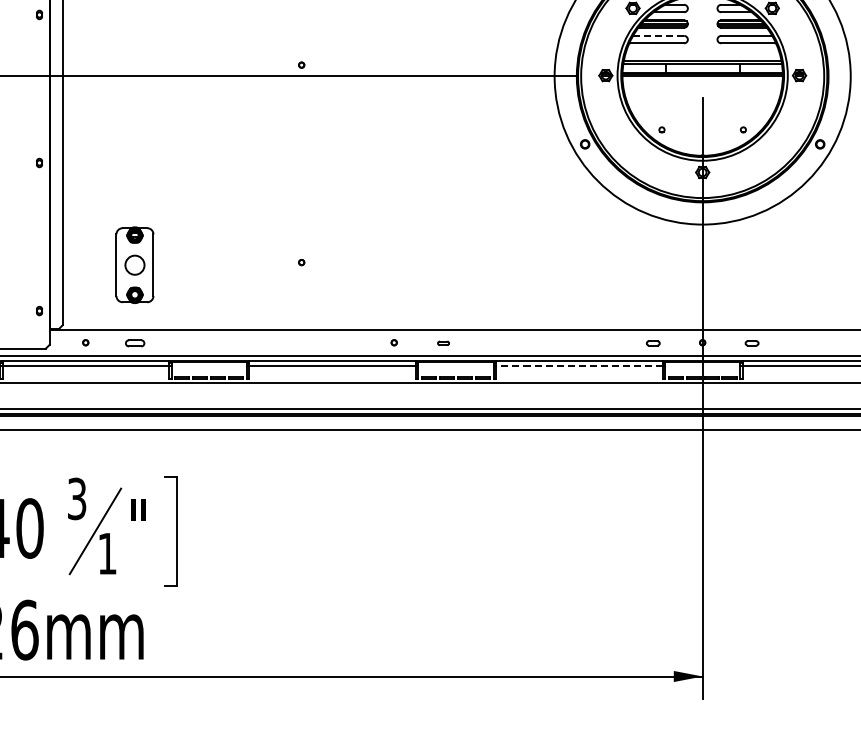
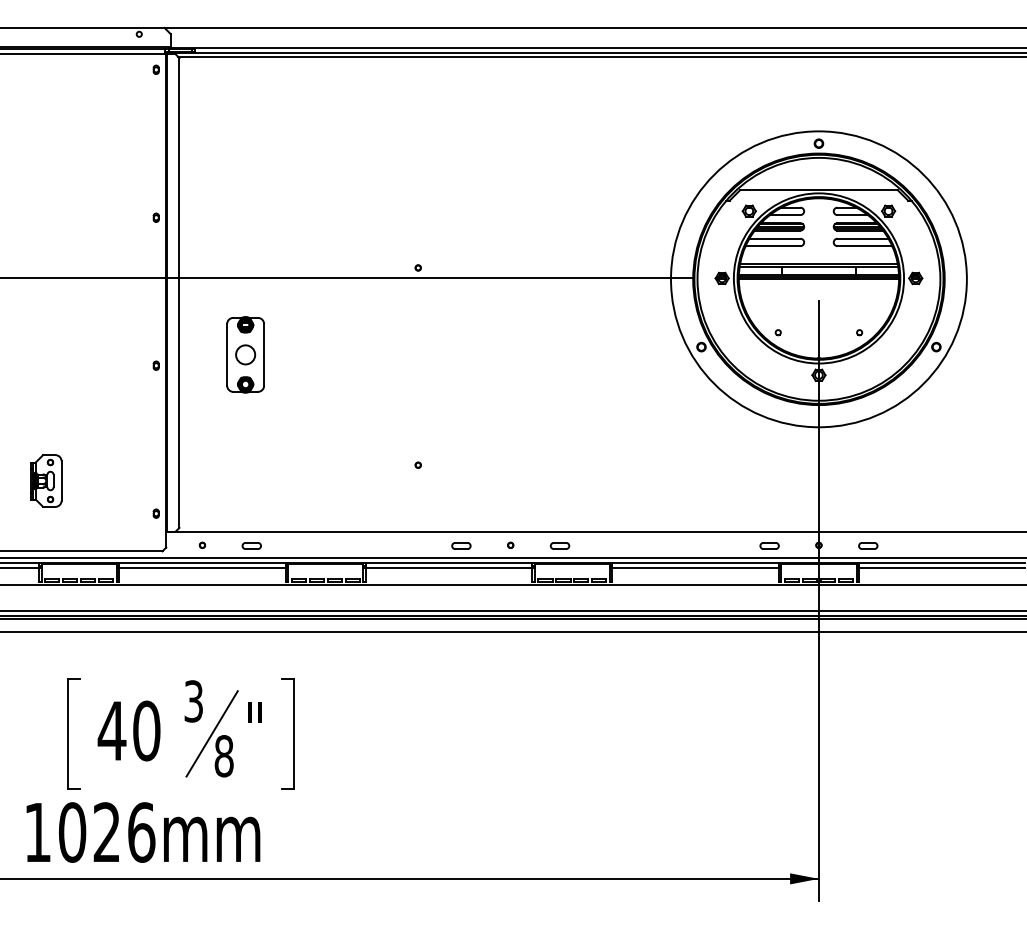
line: (658, 35) -> (774, 238), dashed -> solid
part: (134, 264) -> (245, 354), moved
part: (344, 342) -> (461, 545), added
part: (443, 342) -> (559, 545), size x1.67
part: (653, 342) -> (769, 545), size x1.43
part: (752, 342) -> (868, 545), size x1.43
line: (579, 365) -> (695, 568), dashed -> solid
text: (106, 554) -> (223, 756), 1 -> 8

